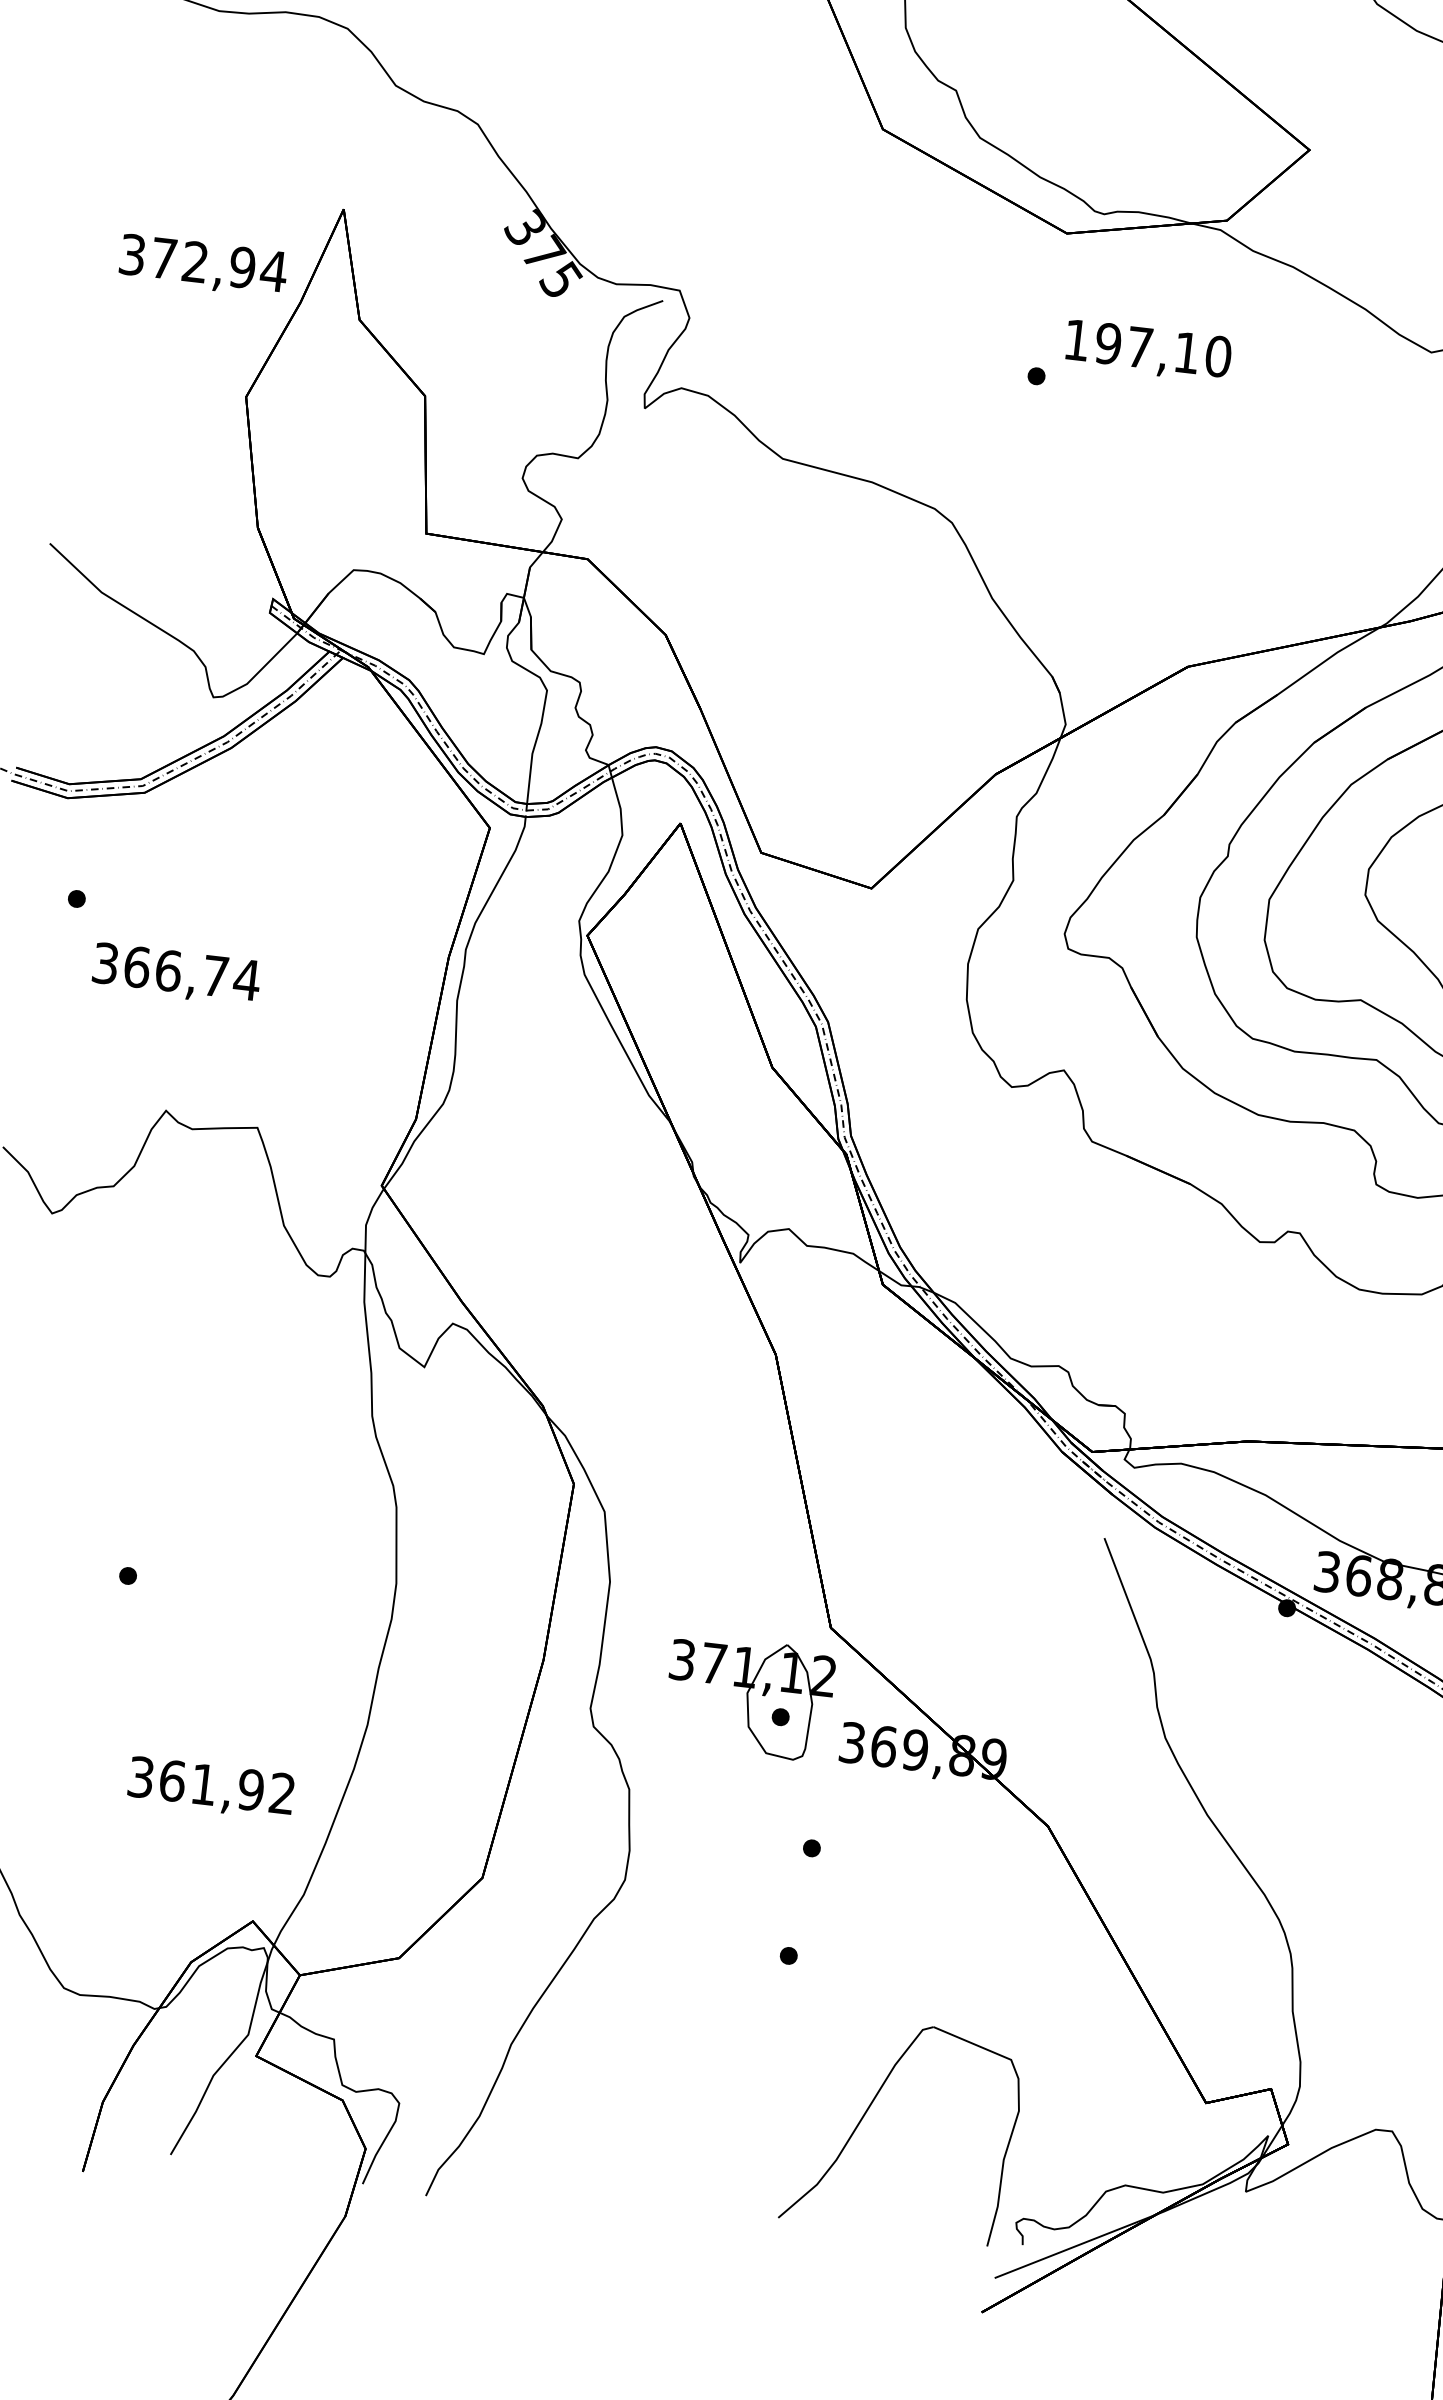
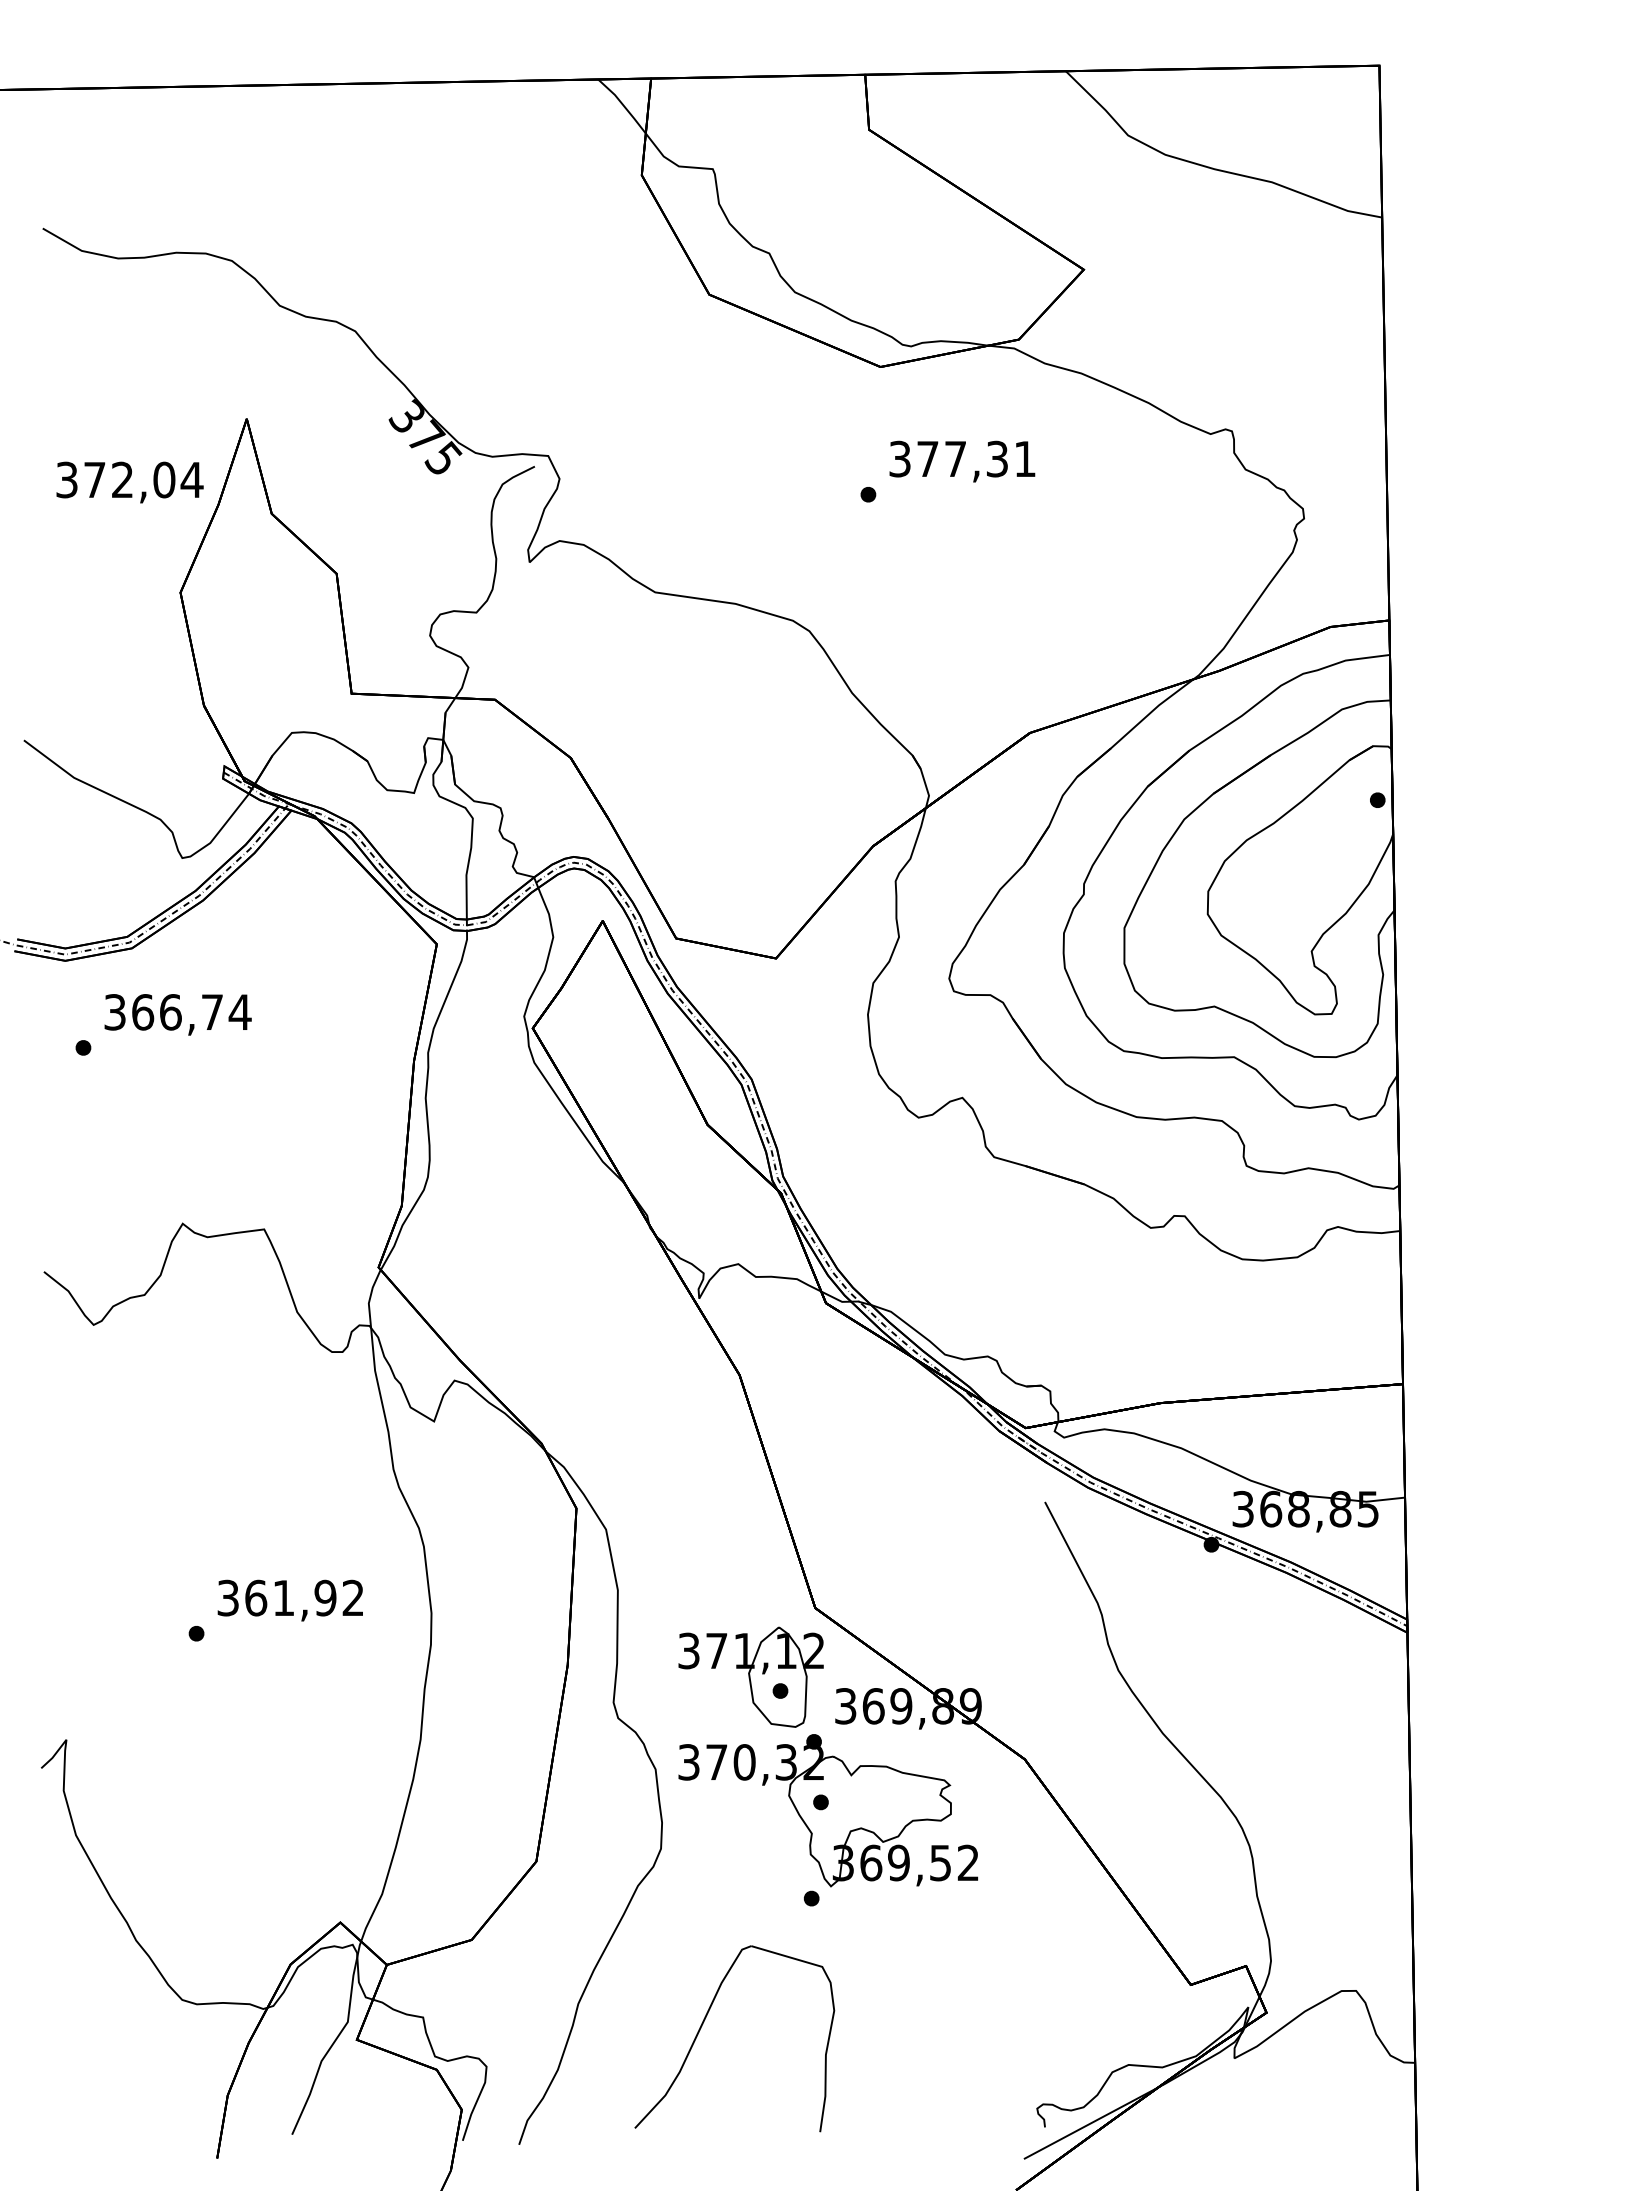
text: (242, 267) -> (164, 479), 372,94 -> 372,04
text: (1147, 347) -> (962, 458), 197,10 -> 377,31
text: (175, 974) -> (177, 1014), moved
text: (210, 1788) -> (289, 1600), moved
part: (819, 1858) -> (828, 1810), added
part: (870, 2107) -> (704, 2022), moved

